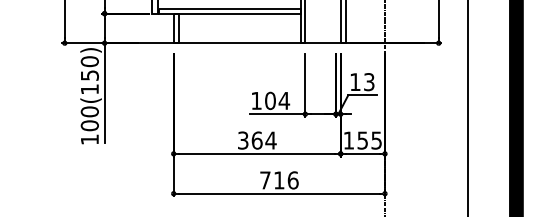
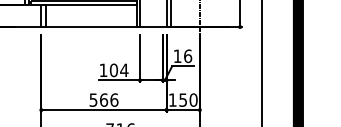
text: (369, 82) -> (188, 56), 13 -> 16
text: (257, 140) -> (104, 100), 364 -> 566
text: (376, 140) -> (193, 100), 155 -> 150

